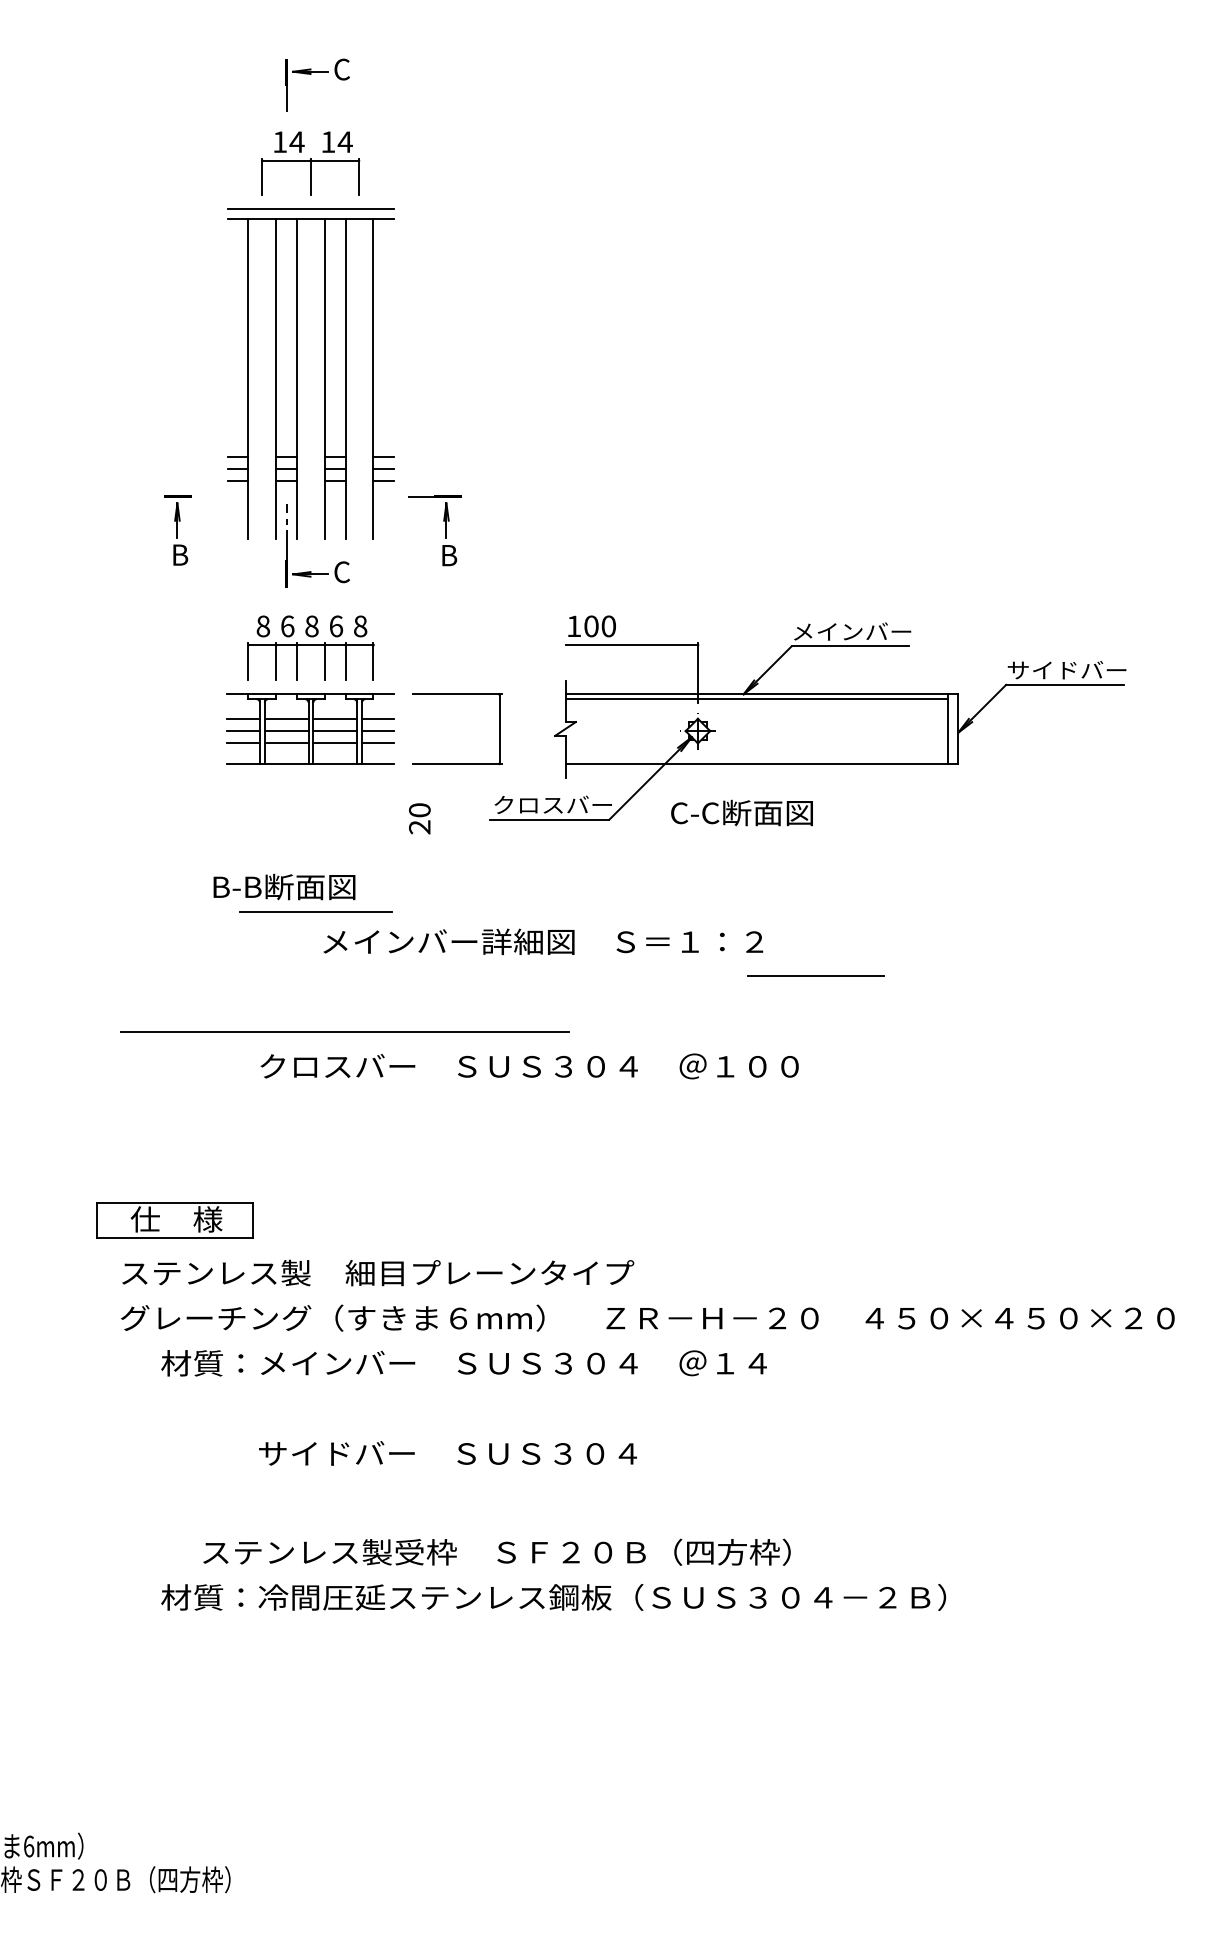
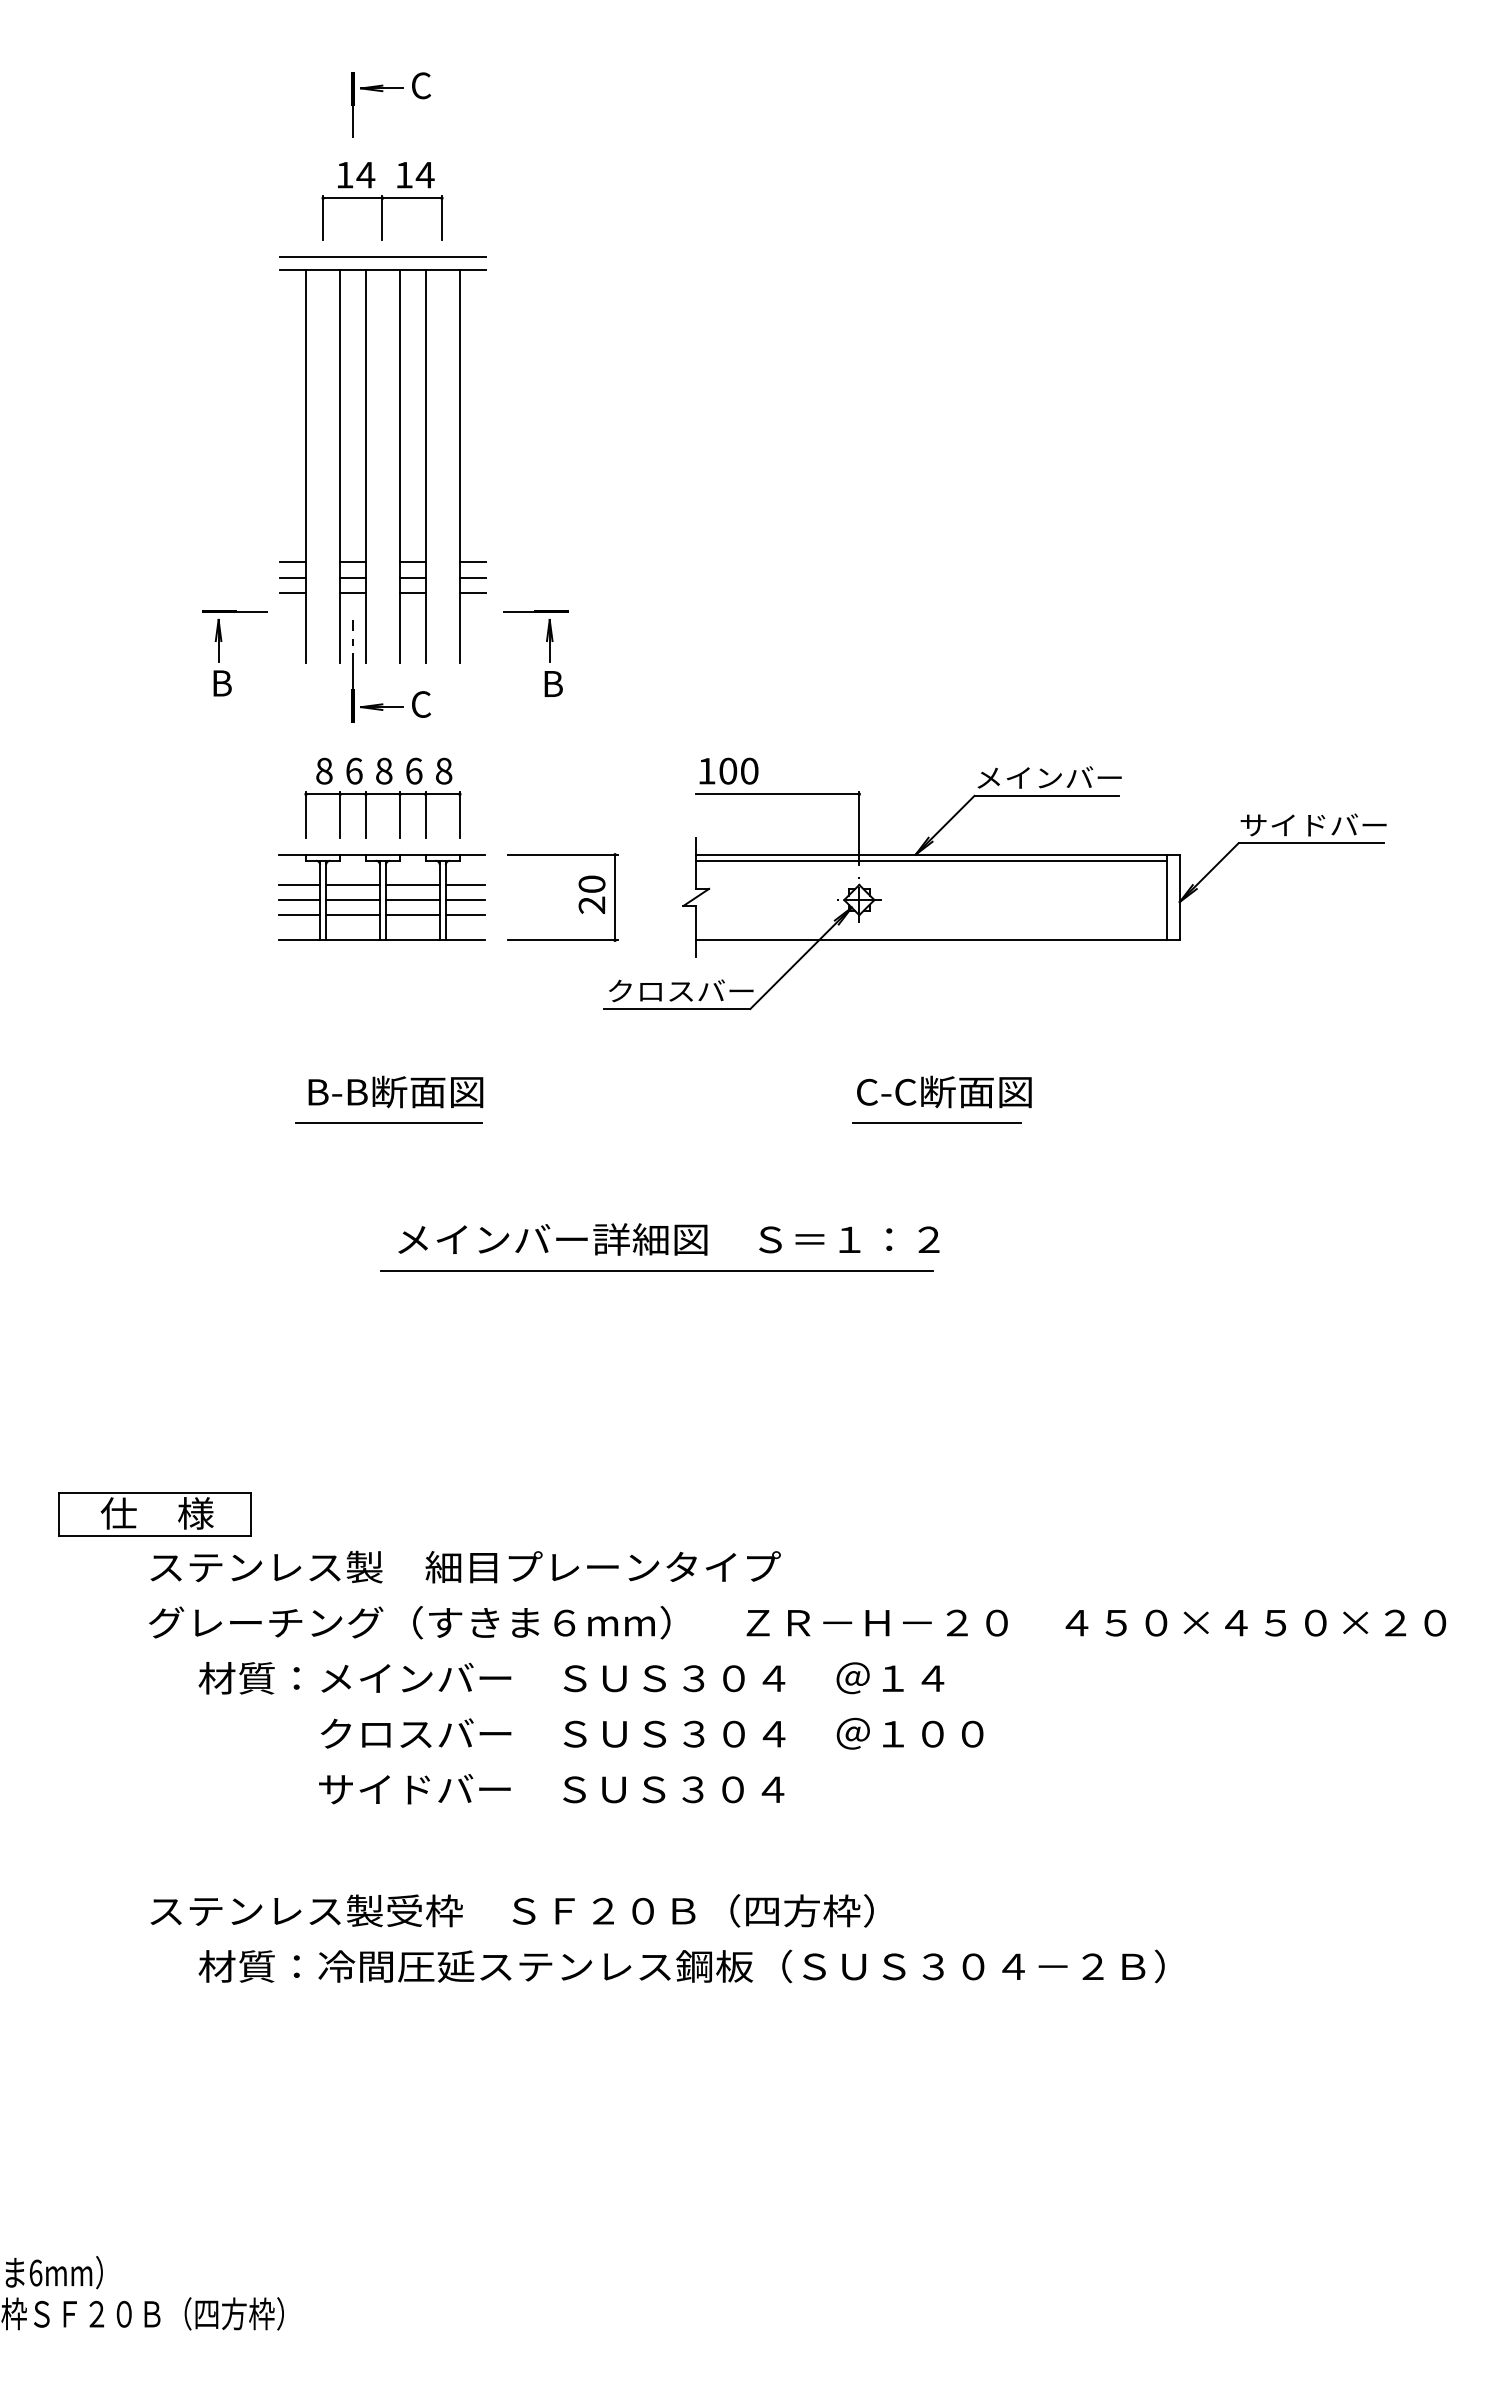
line: (204, 496) -> (251, 611), added
text: (741, 812) -> (943, 1091), moved
text: (419, 818) -> (591, 894), moved
text: (284, 886) -> (395, 1091), moved
text: (543, 941) -> (669, 1239), moved
line: (815, 975) -> (936, 1122), moved
line: (344, 1031) -> (655, 1269), moved
text: (529, 1066) -> (651, 1733), moved
part: (174, 1220) -> (154, 1514), moved
text: (496, 1551) -> (511, 1909), moved

